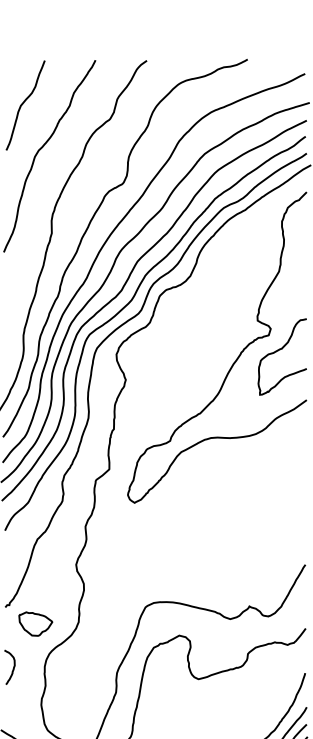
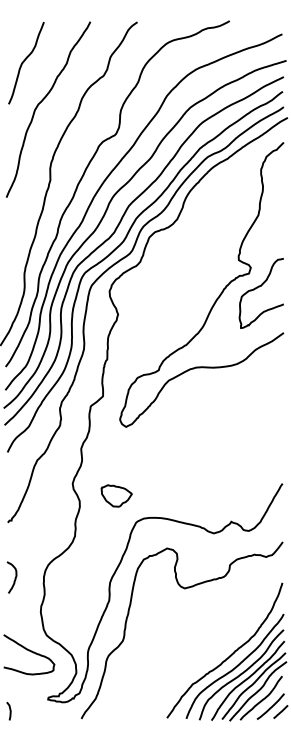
part: (35, 623) -> (116, 495), moved

